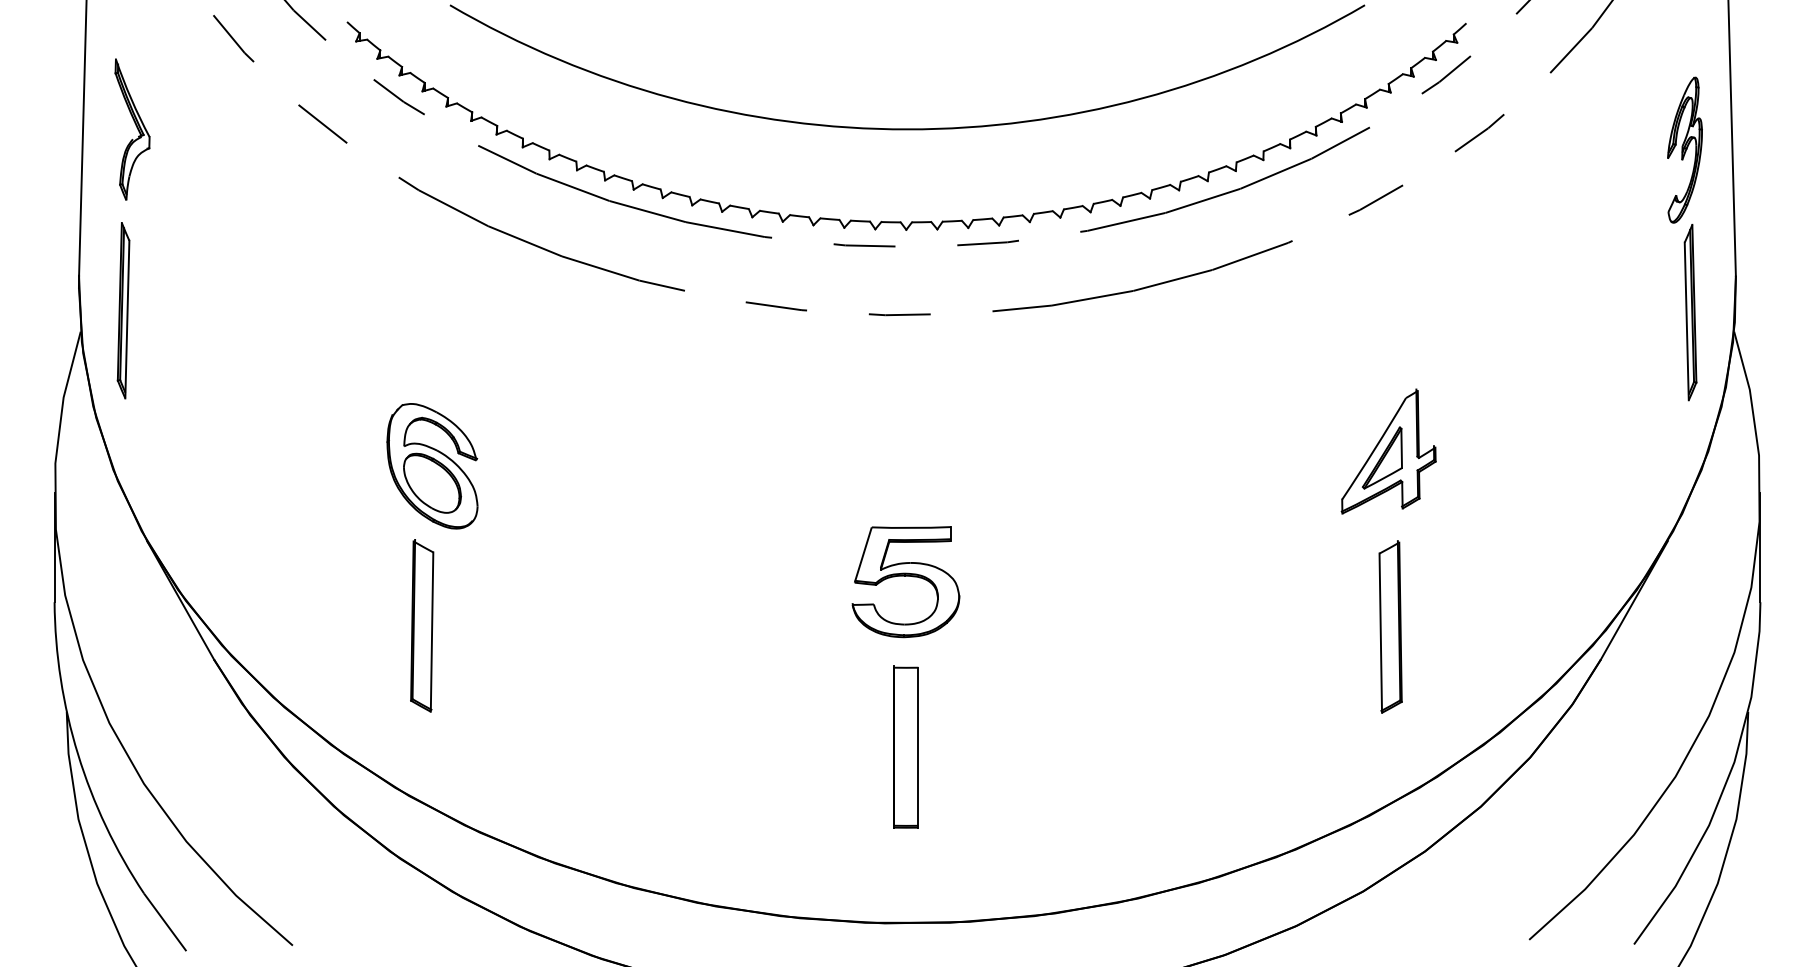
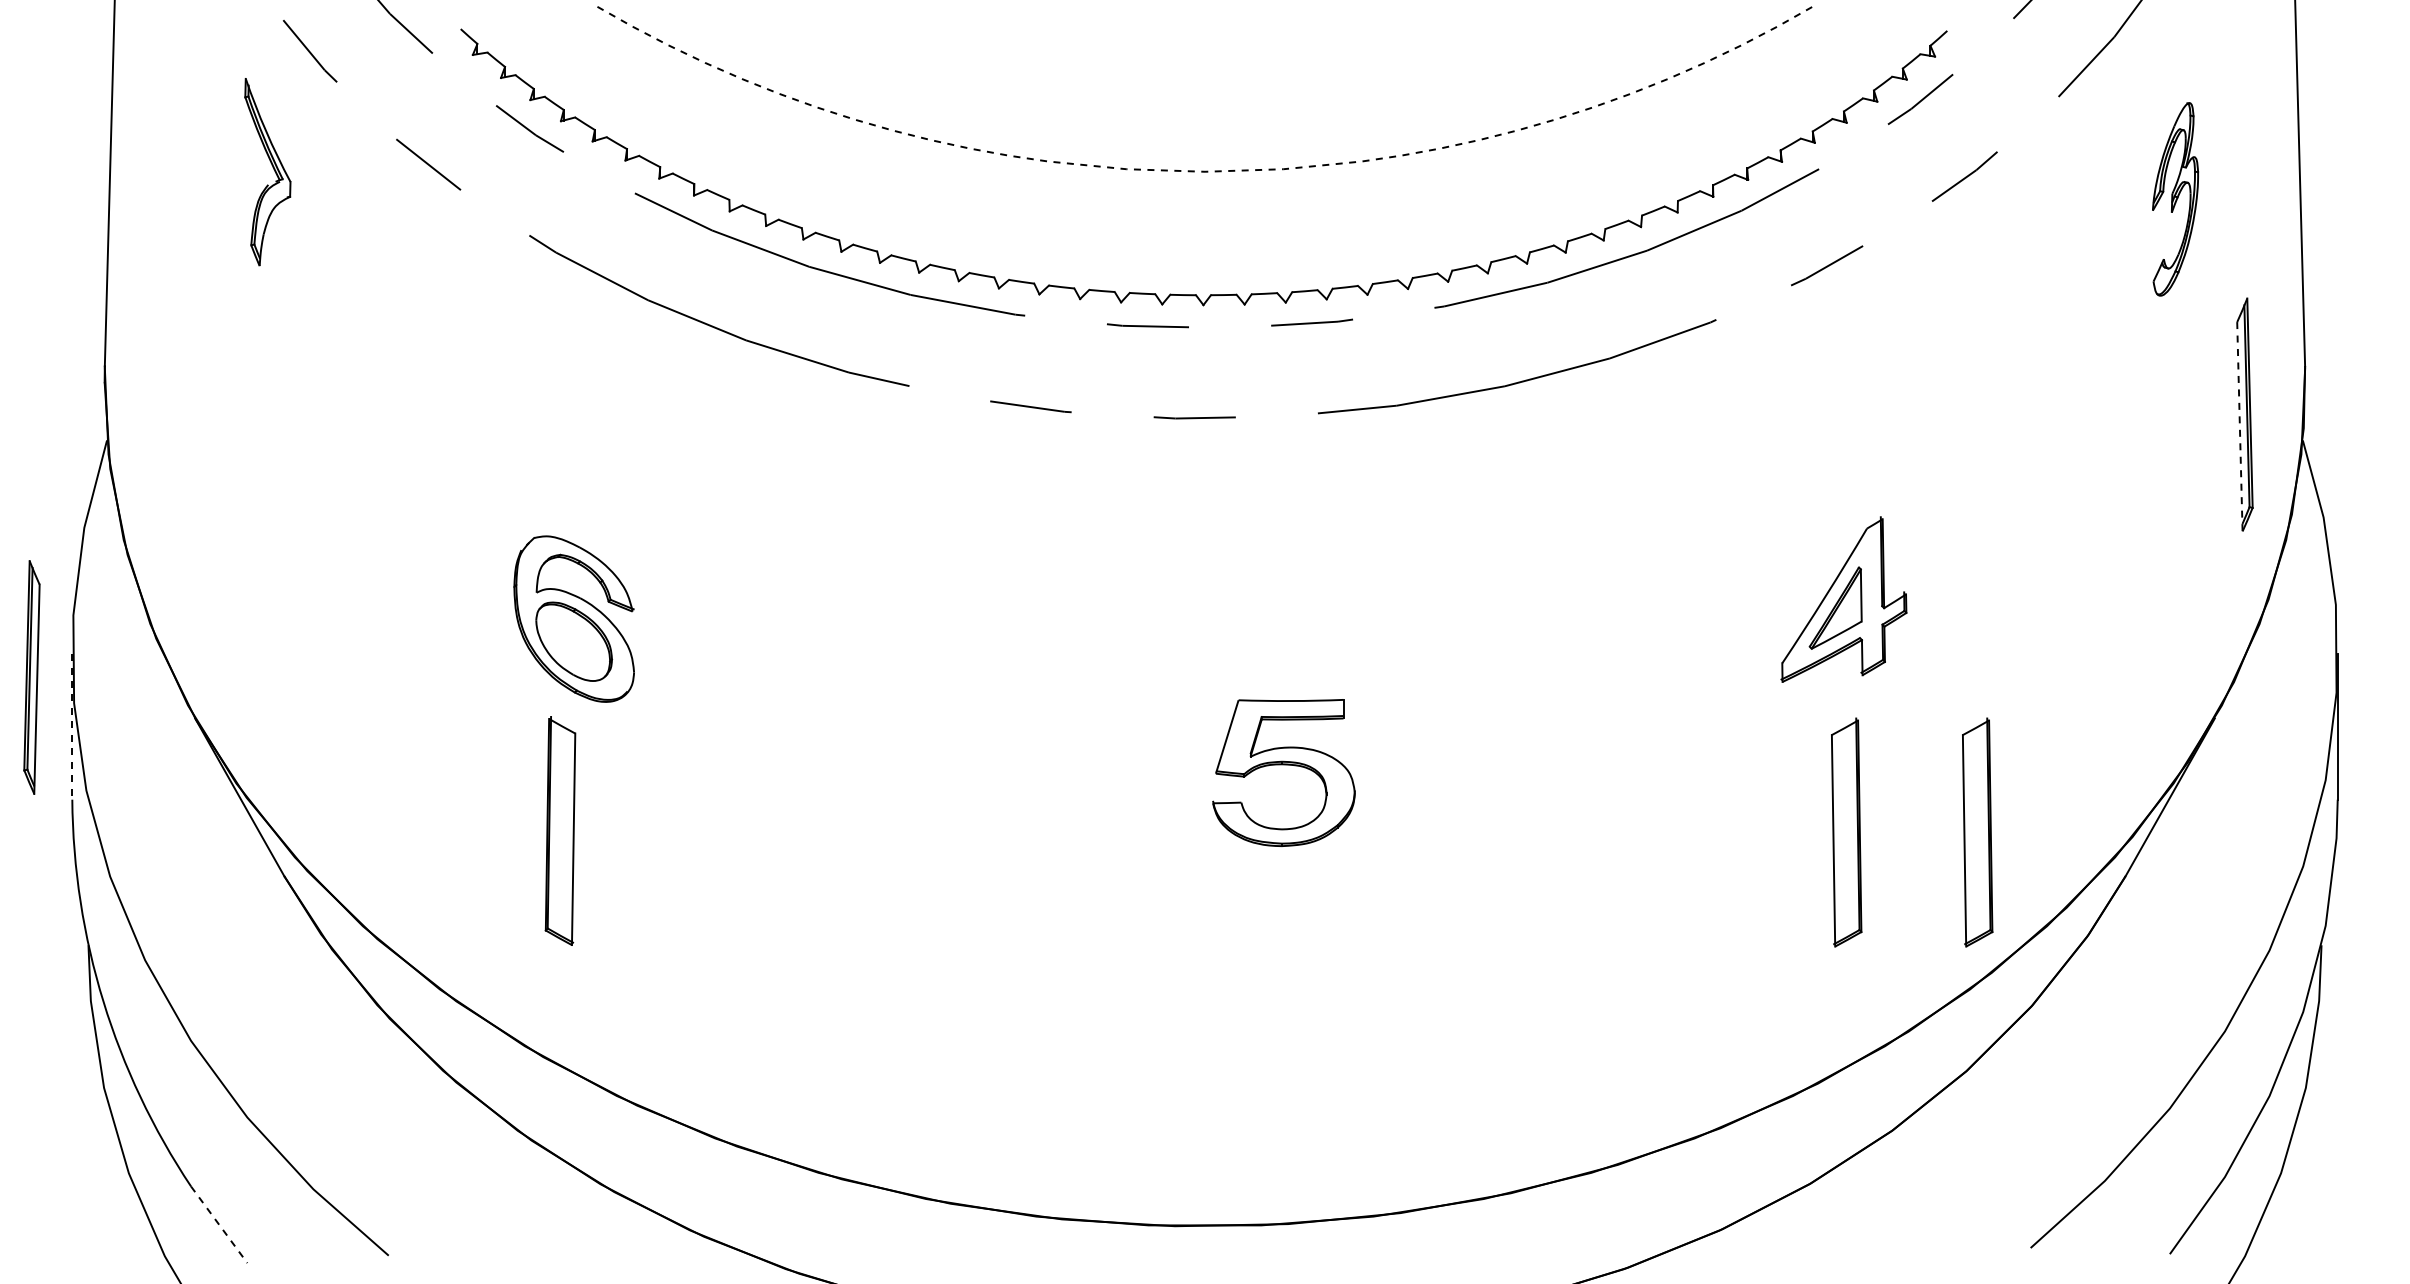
part: (136, 127) -> (273, 169), moved
arc: (907, 129) -> (1205, 171), solid -> dashed
part: (1684, 150) -> (2175, 199), moved
part: (123, 310) -> (31, 677), moved
line: (1686, 321) -> (2239, 426), solid -> dashed
line: (54, 547) -> (72, 726), solid -> dashed
part: (905, 576) -> (1283, 765), moved
part: (1489, 626) -> (1977, 832), added
part: (906, 746) -> (1203, 991), removed
line: (165, 922) -> (219, 1224), solid -> dashed

